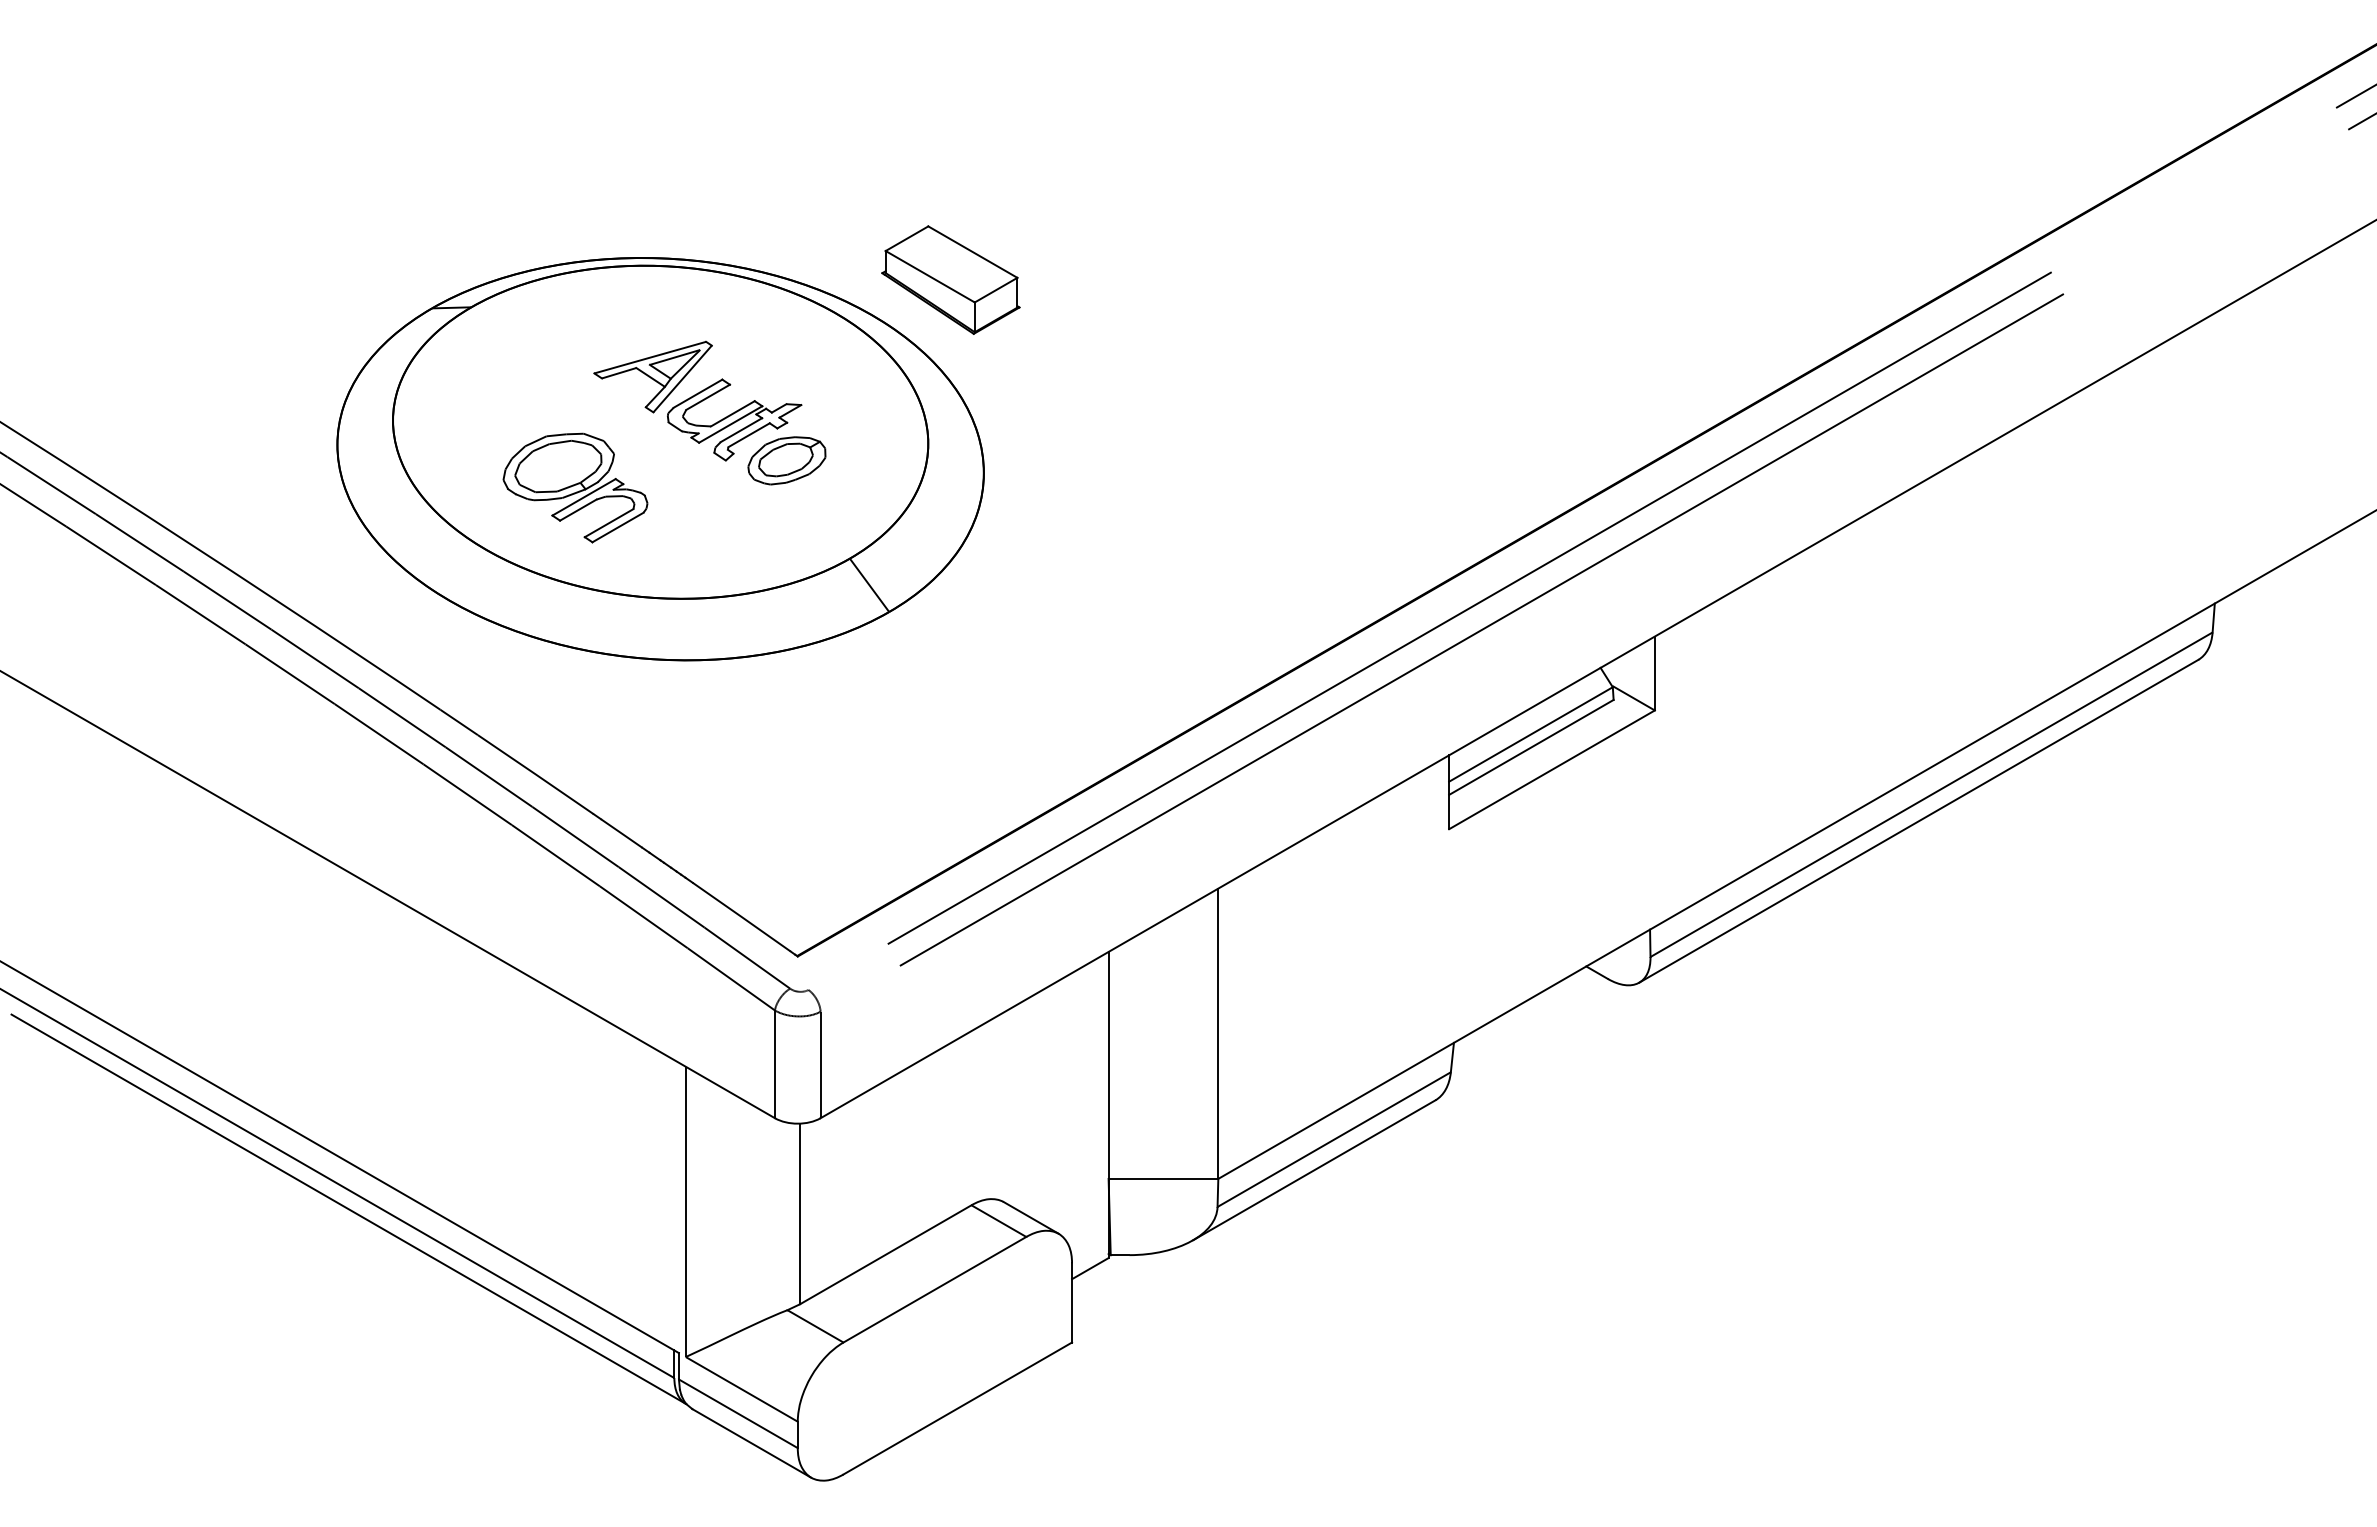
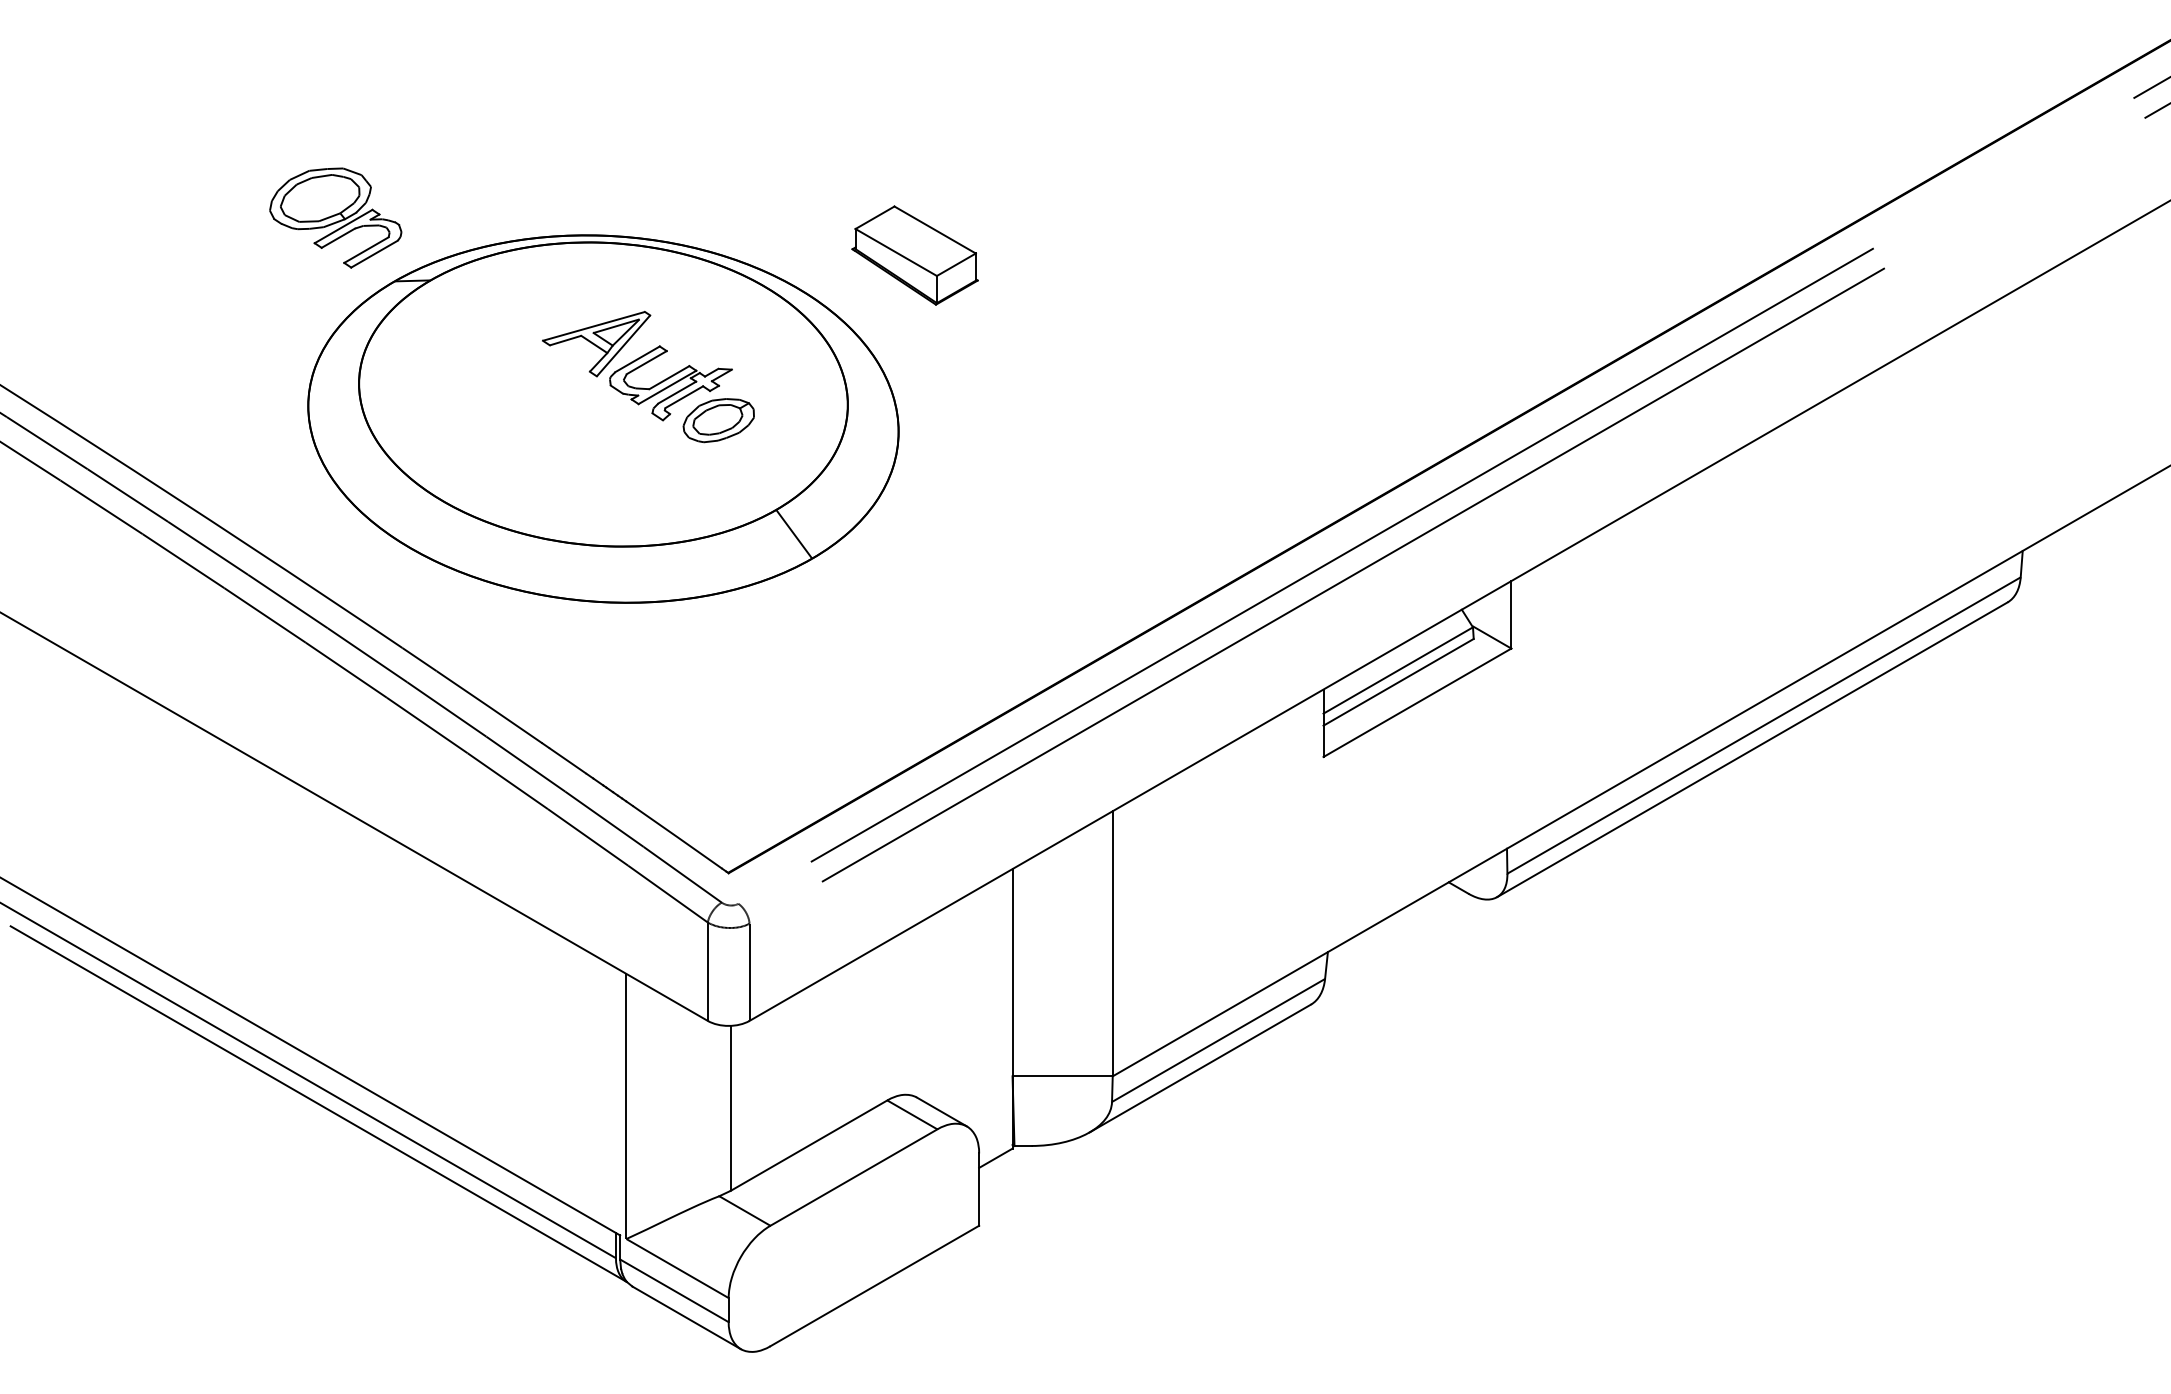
part: (950, 279) -> (914, 255), moved
part: (575, 487) -> (335, 217), moved

